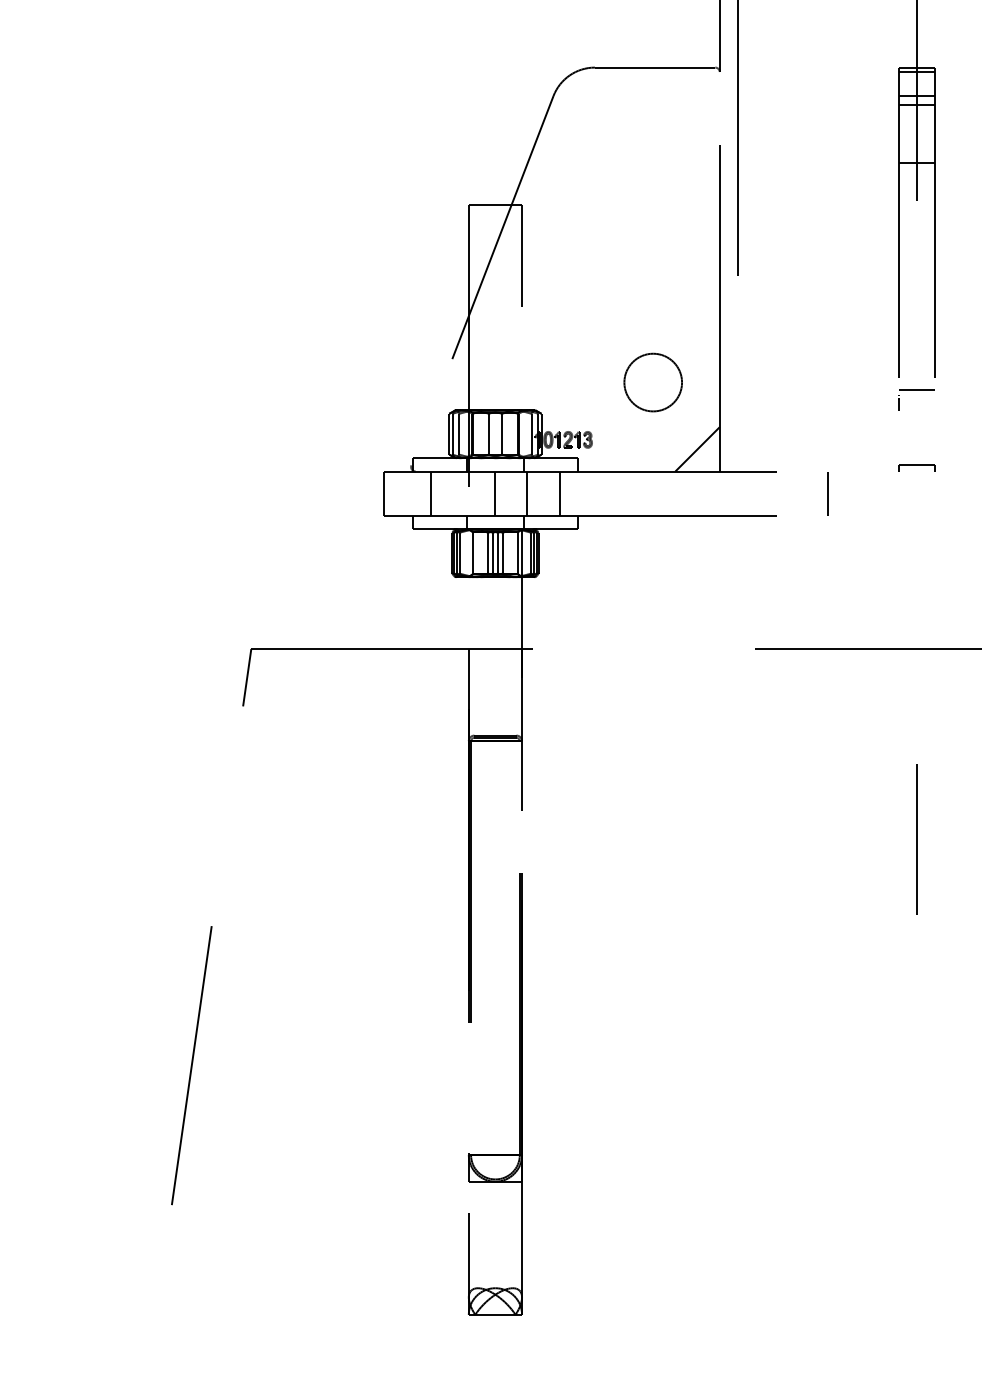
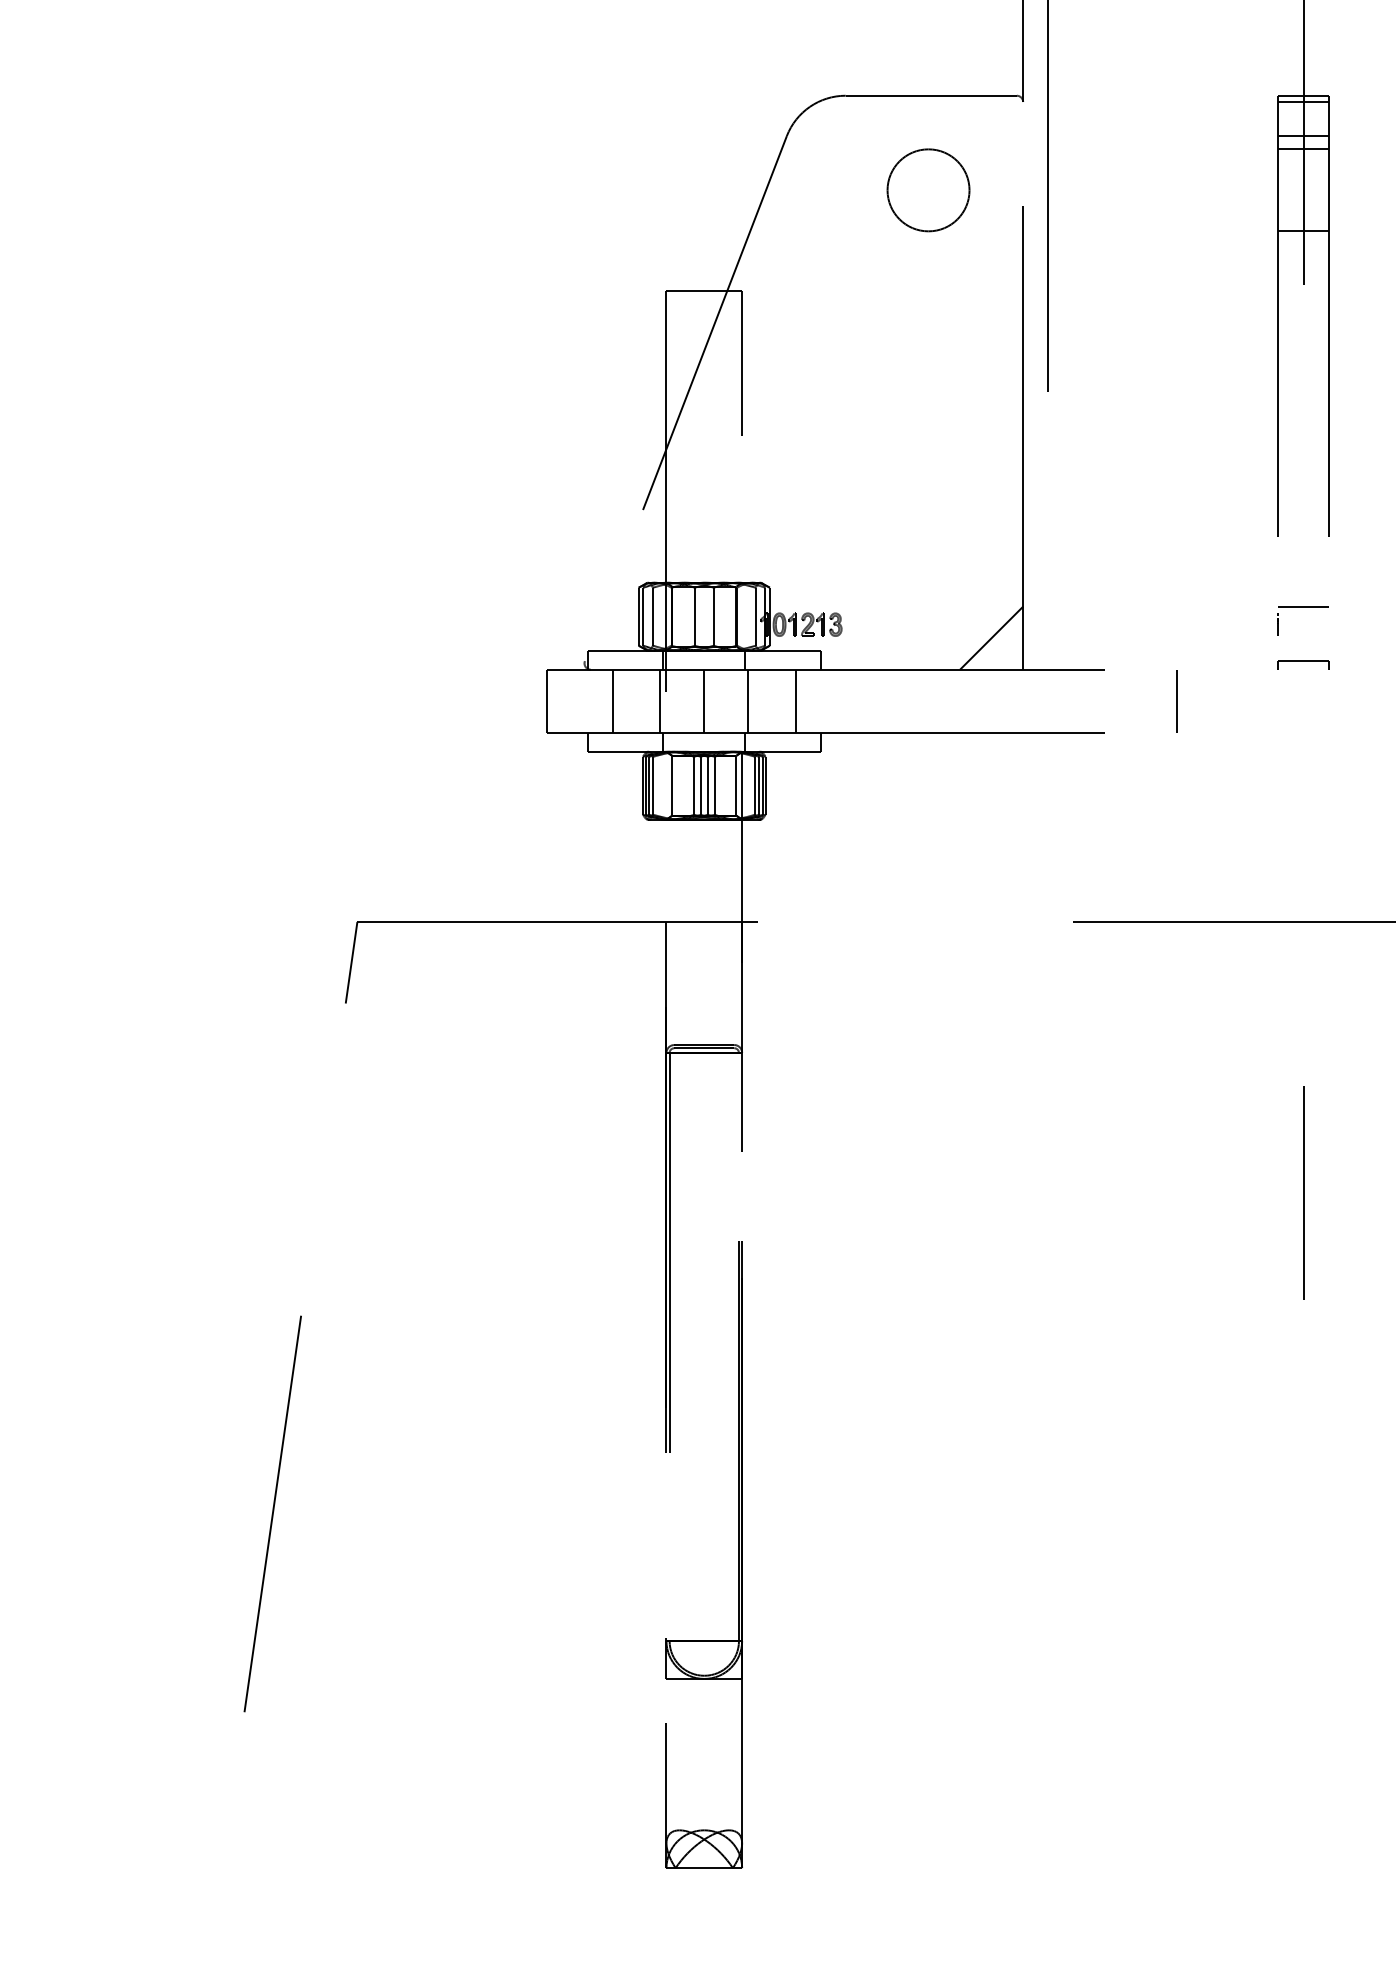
circle: (653, 382) -> (928, 190), moved
part: (916, 390) -> (1302, 607), moved
line: (464, 493) -> (660, 700), added

